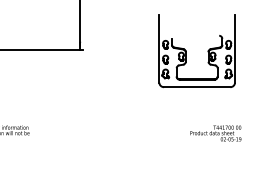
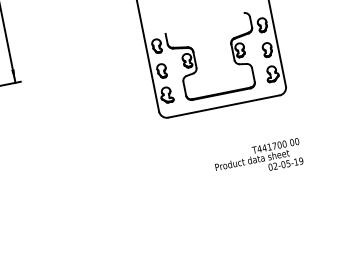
text: (215, 133) -> (257, 159), moved

